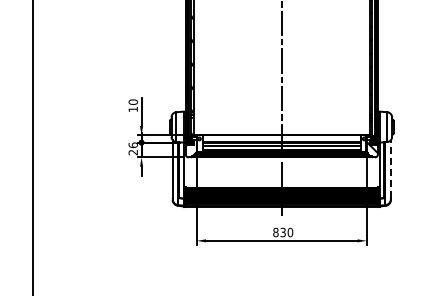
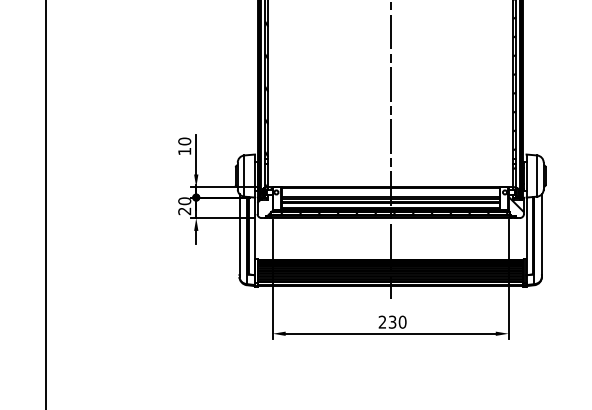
text: (132, 144) -> (183, 200), 26 -> 20
line: (390, 169) -> (541, 234), dashed -> solid
text: (275, 232) -> (381, 322), 830 -> 230

